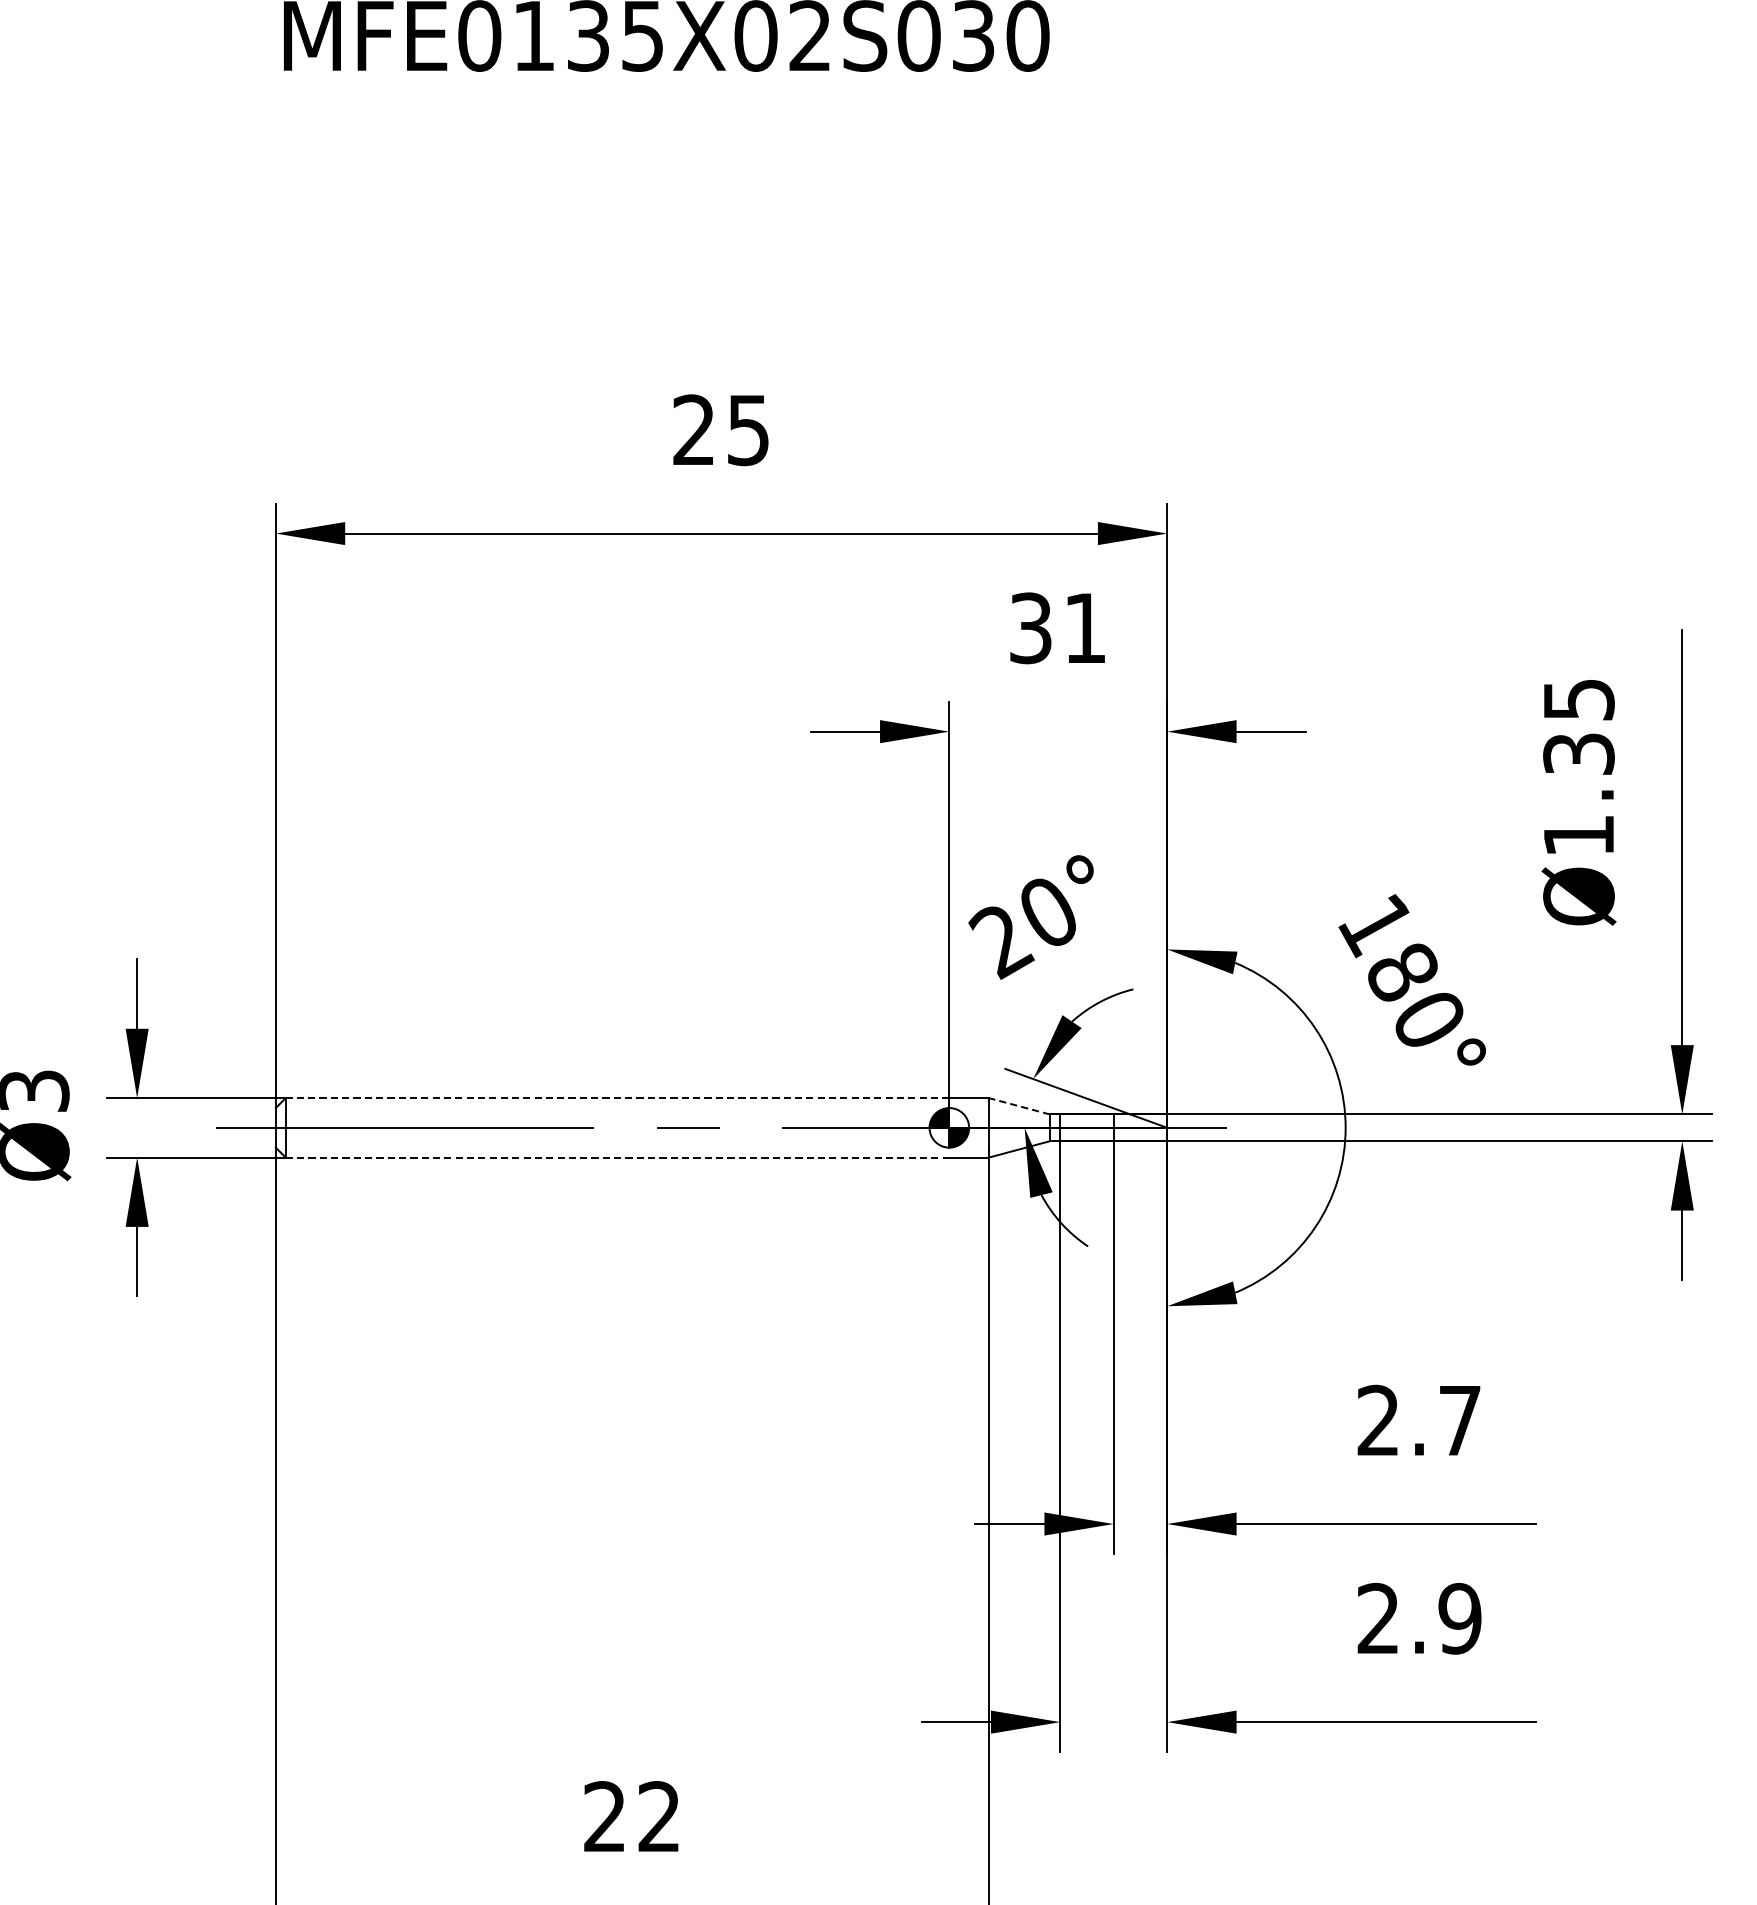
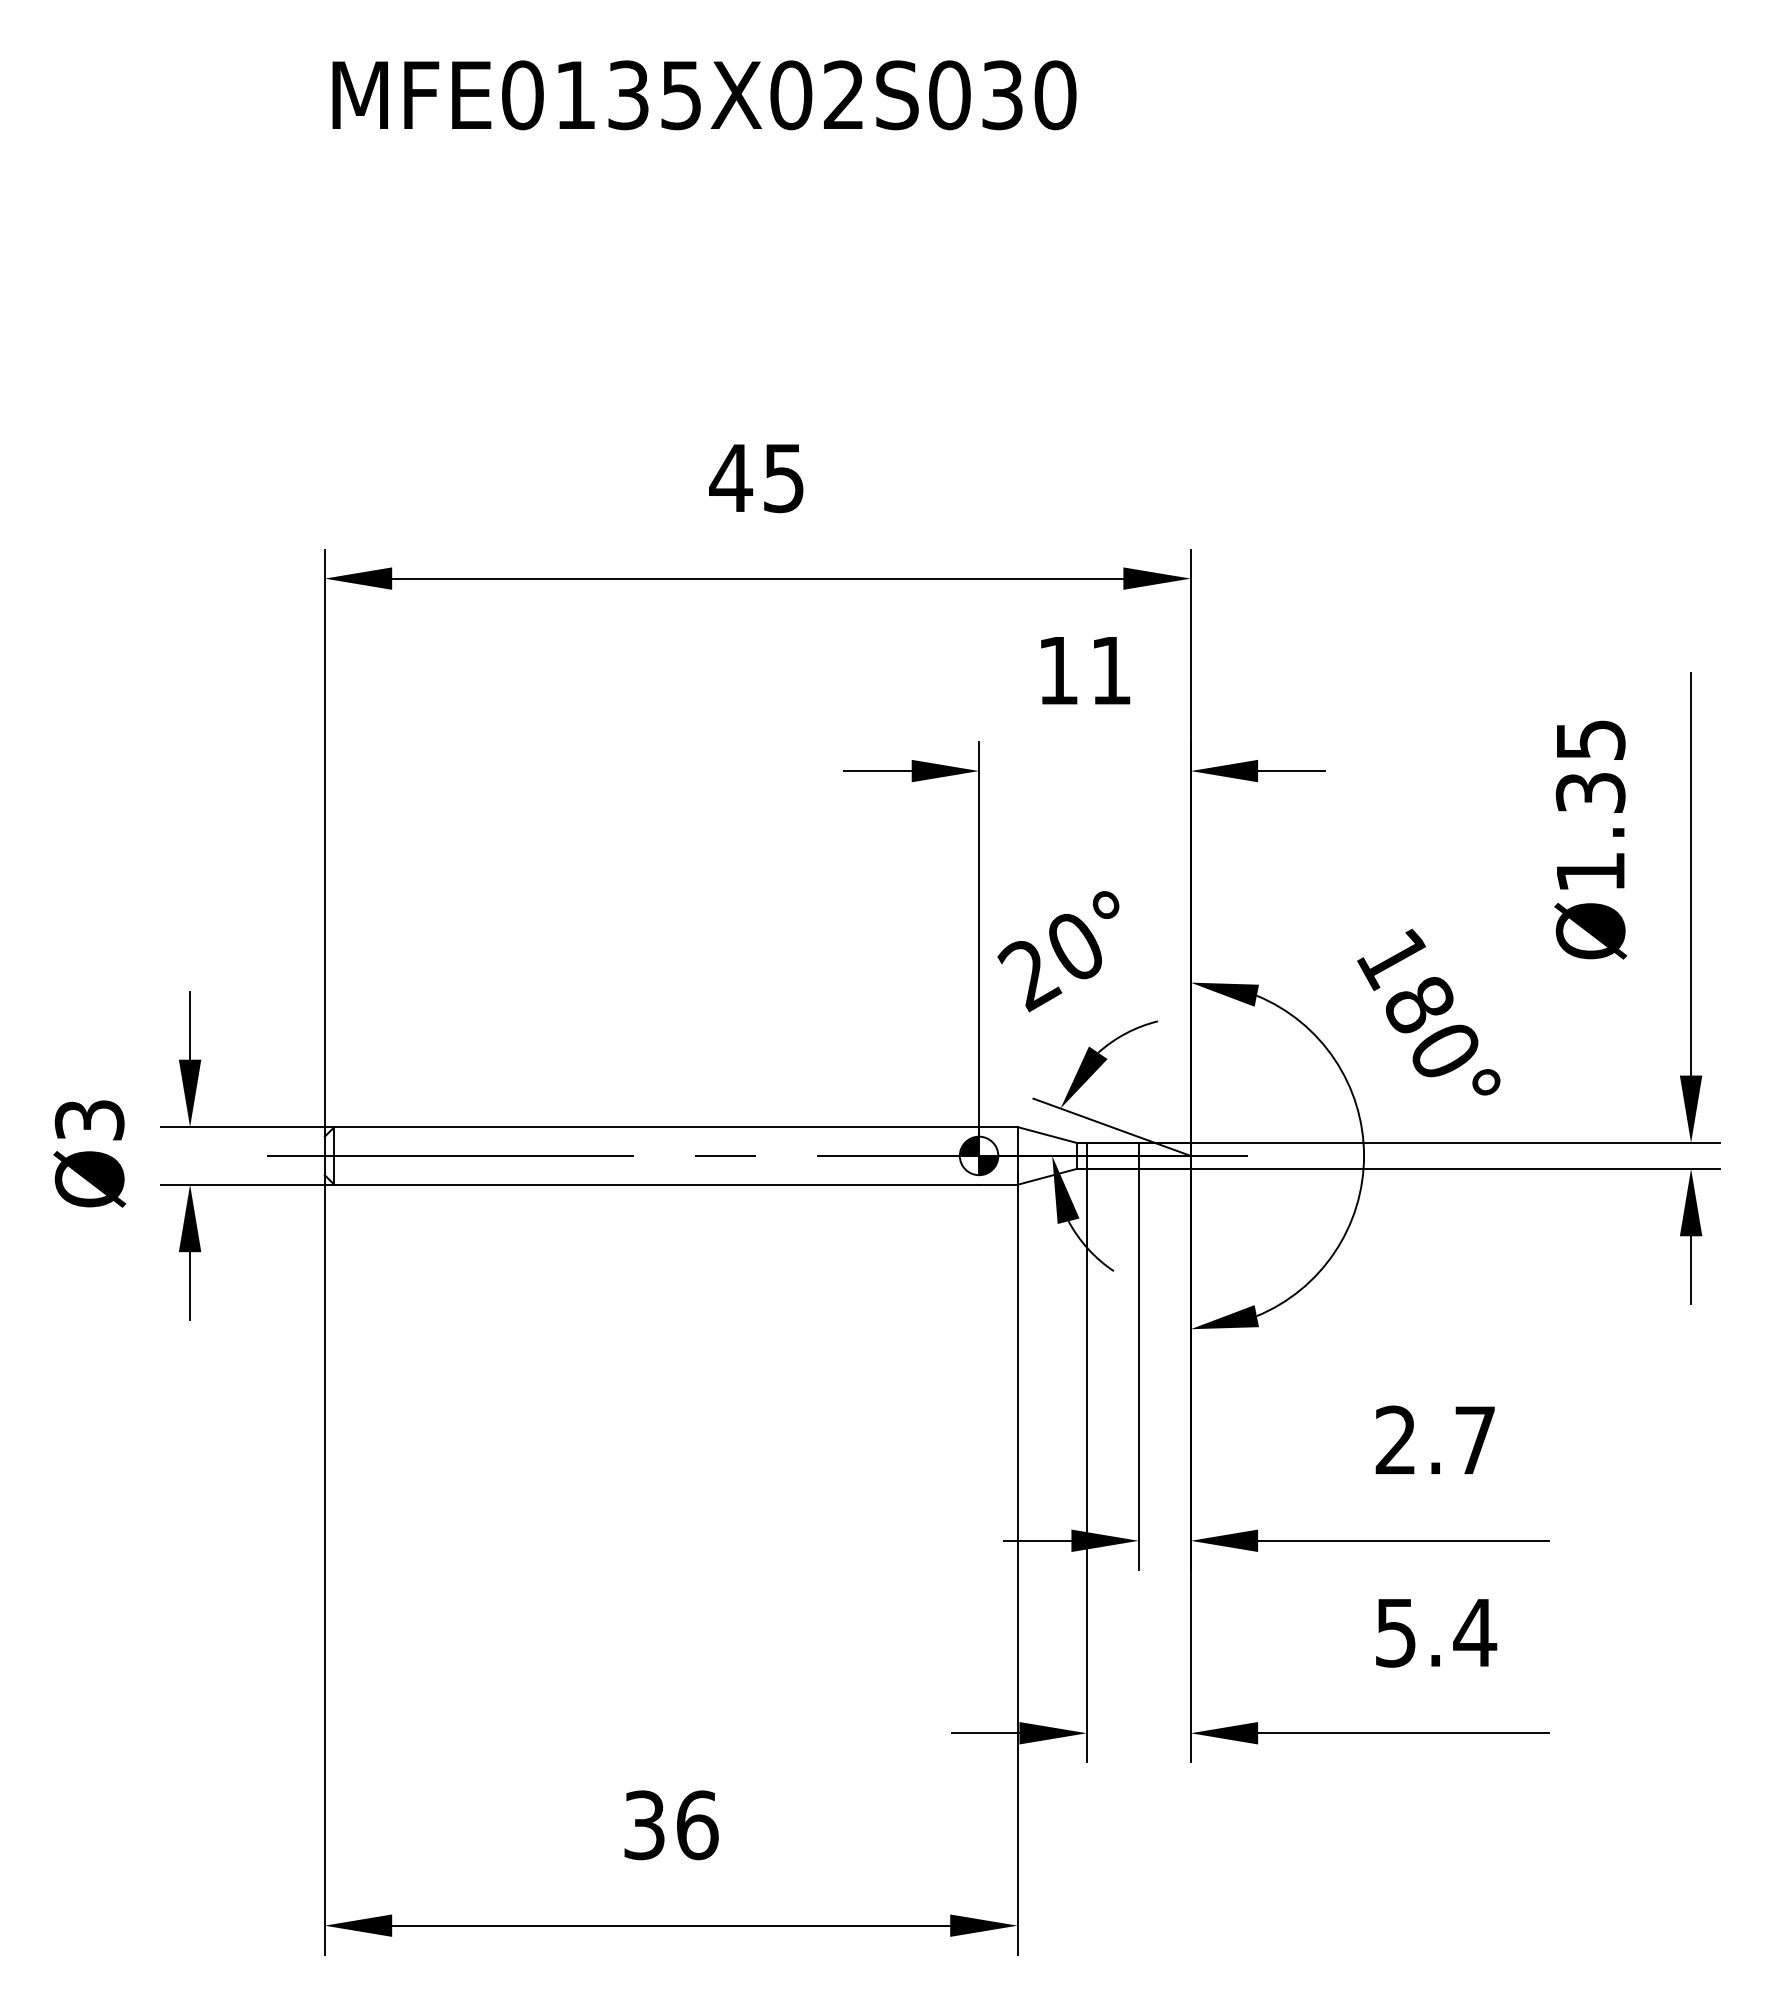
text: (694, 429) -> (731, 477), 25 -> 45
text: (1031, 628) -> (1058, 670), 31 -> 11
line: (617, 1098) -> (656, 1127), dashed -> solid
line: (1019, 1106) -> (1047, 1135), dashed -> solid
line: (618, 1157) -> (657, 1184), dashed -> solid
text: (1420, 1618) -> (1436, 1632), 2.9 -> 5.4
text: (632, 1817) -> (671, 1825), 22 -> 36

